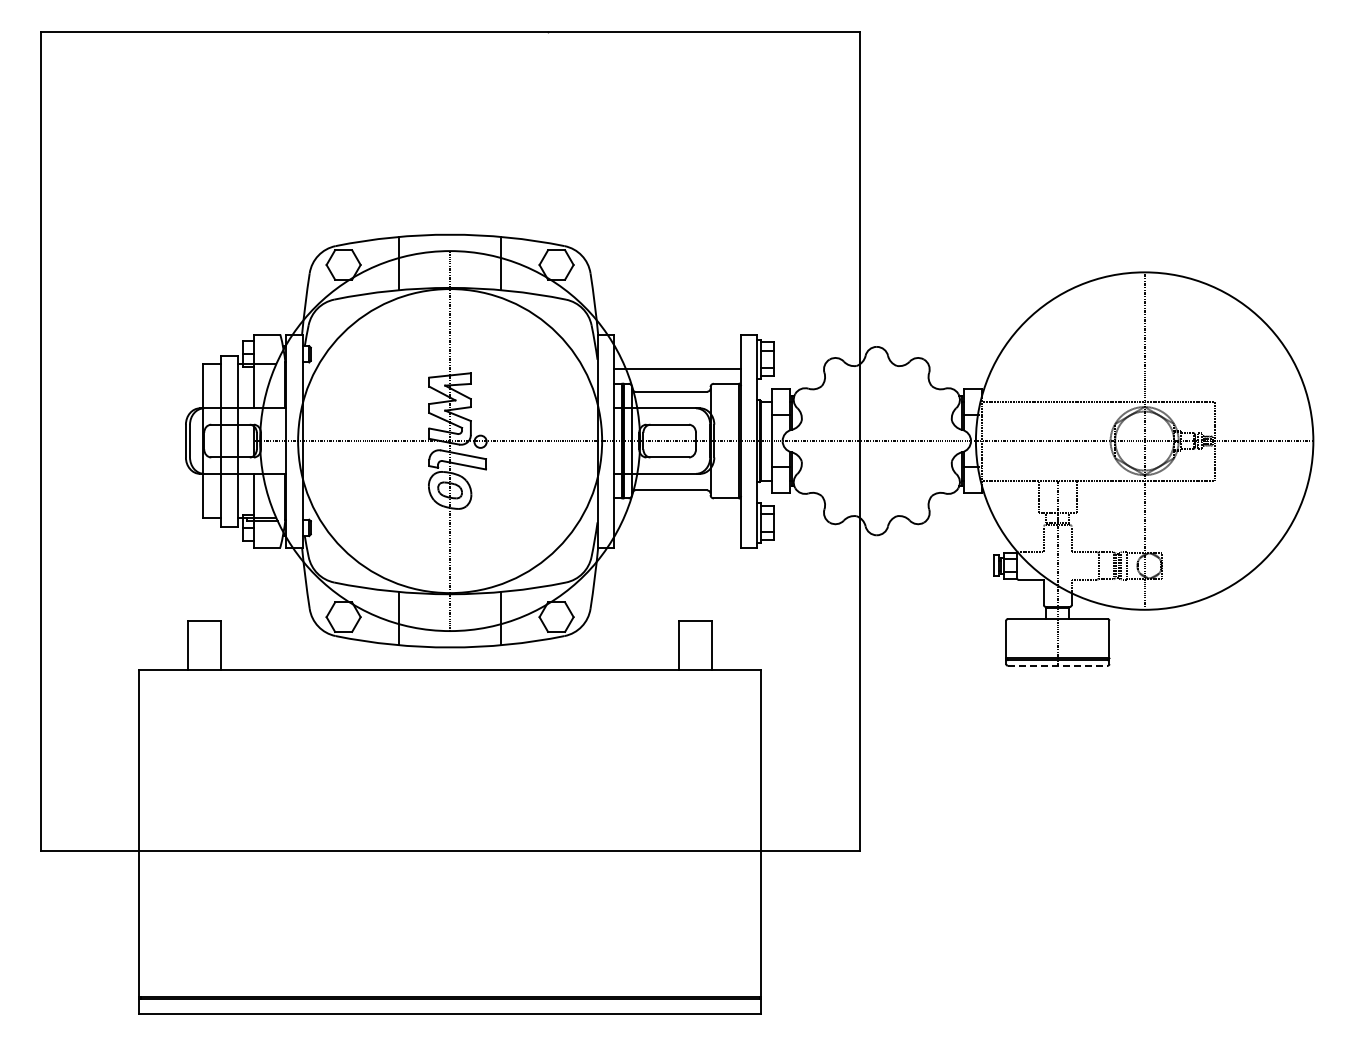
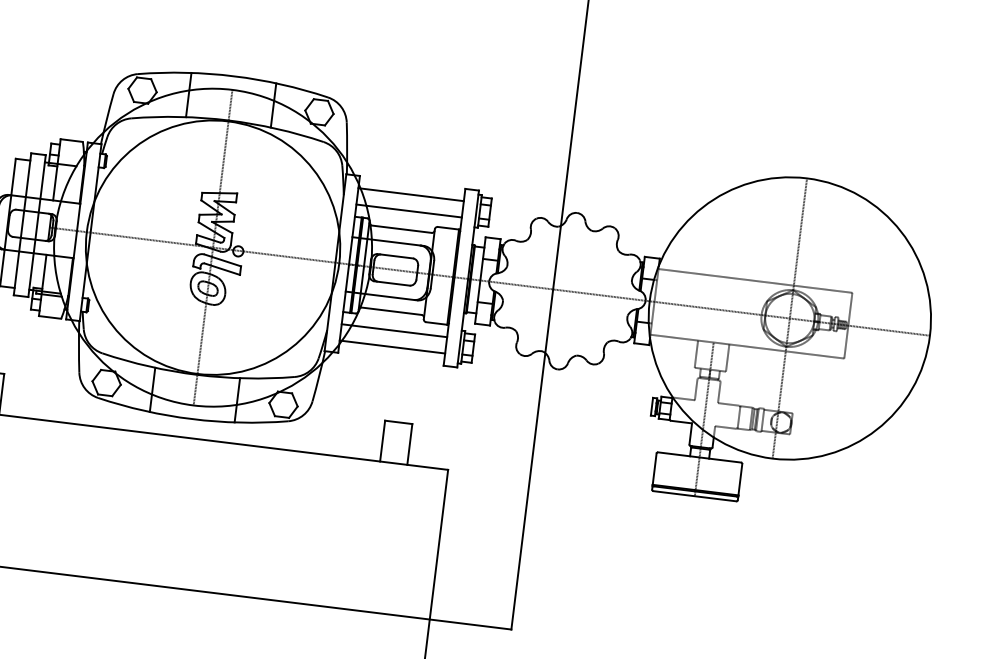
line: (676, 349) -> (410, 194), added
line: (676, 513) -> (393, 330), added
line: (676, 532) -> (391, 346), added
line: (1057, 665) -> (694, 495), dashed -> solid

